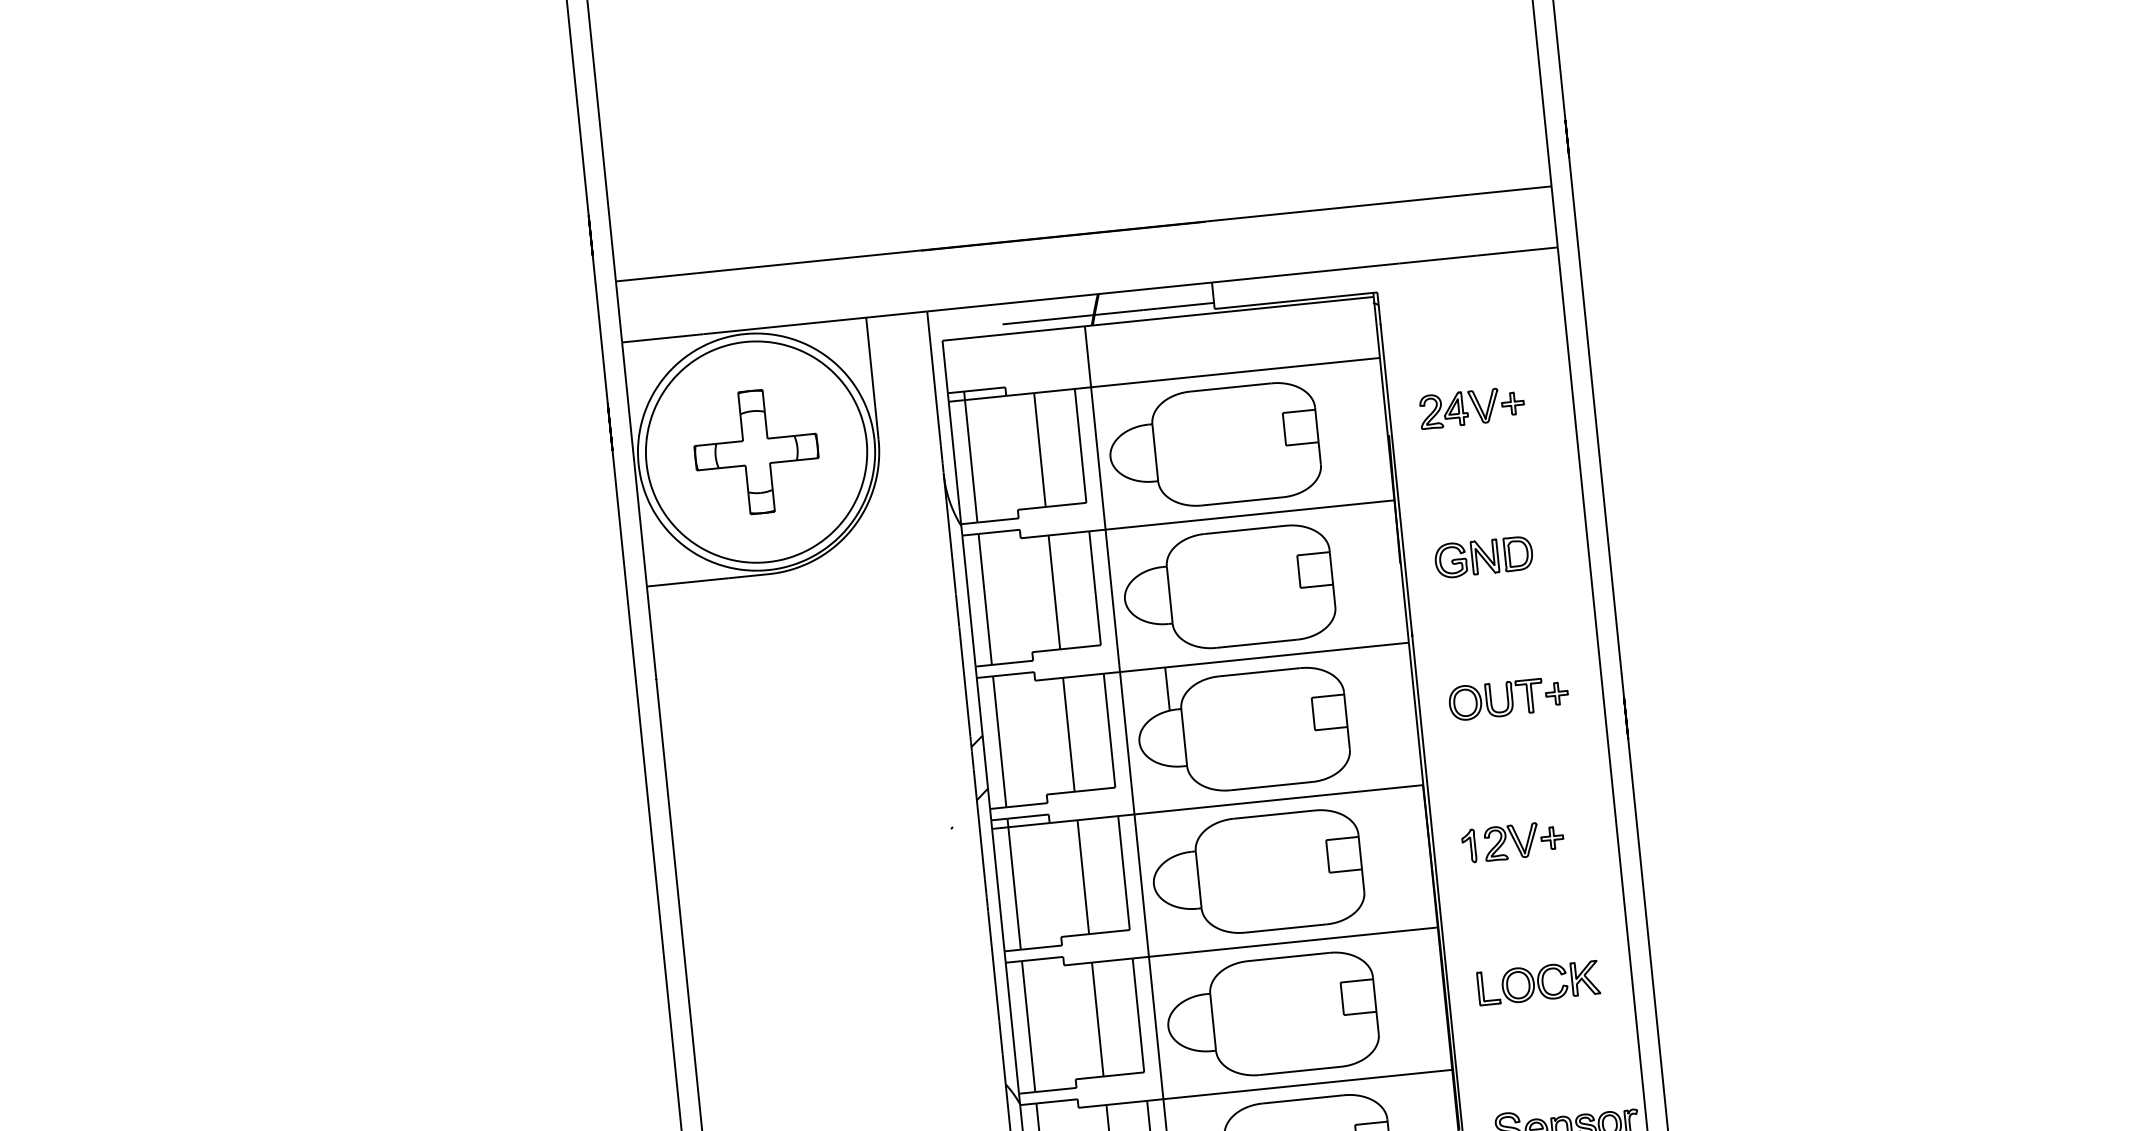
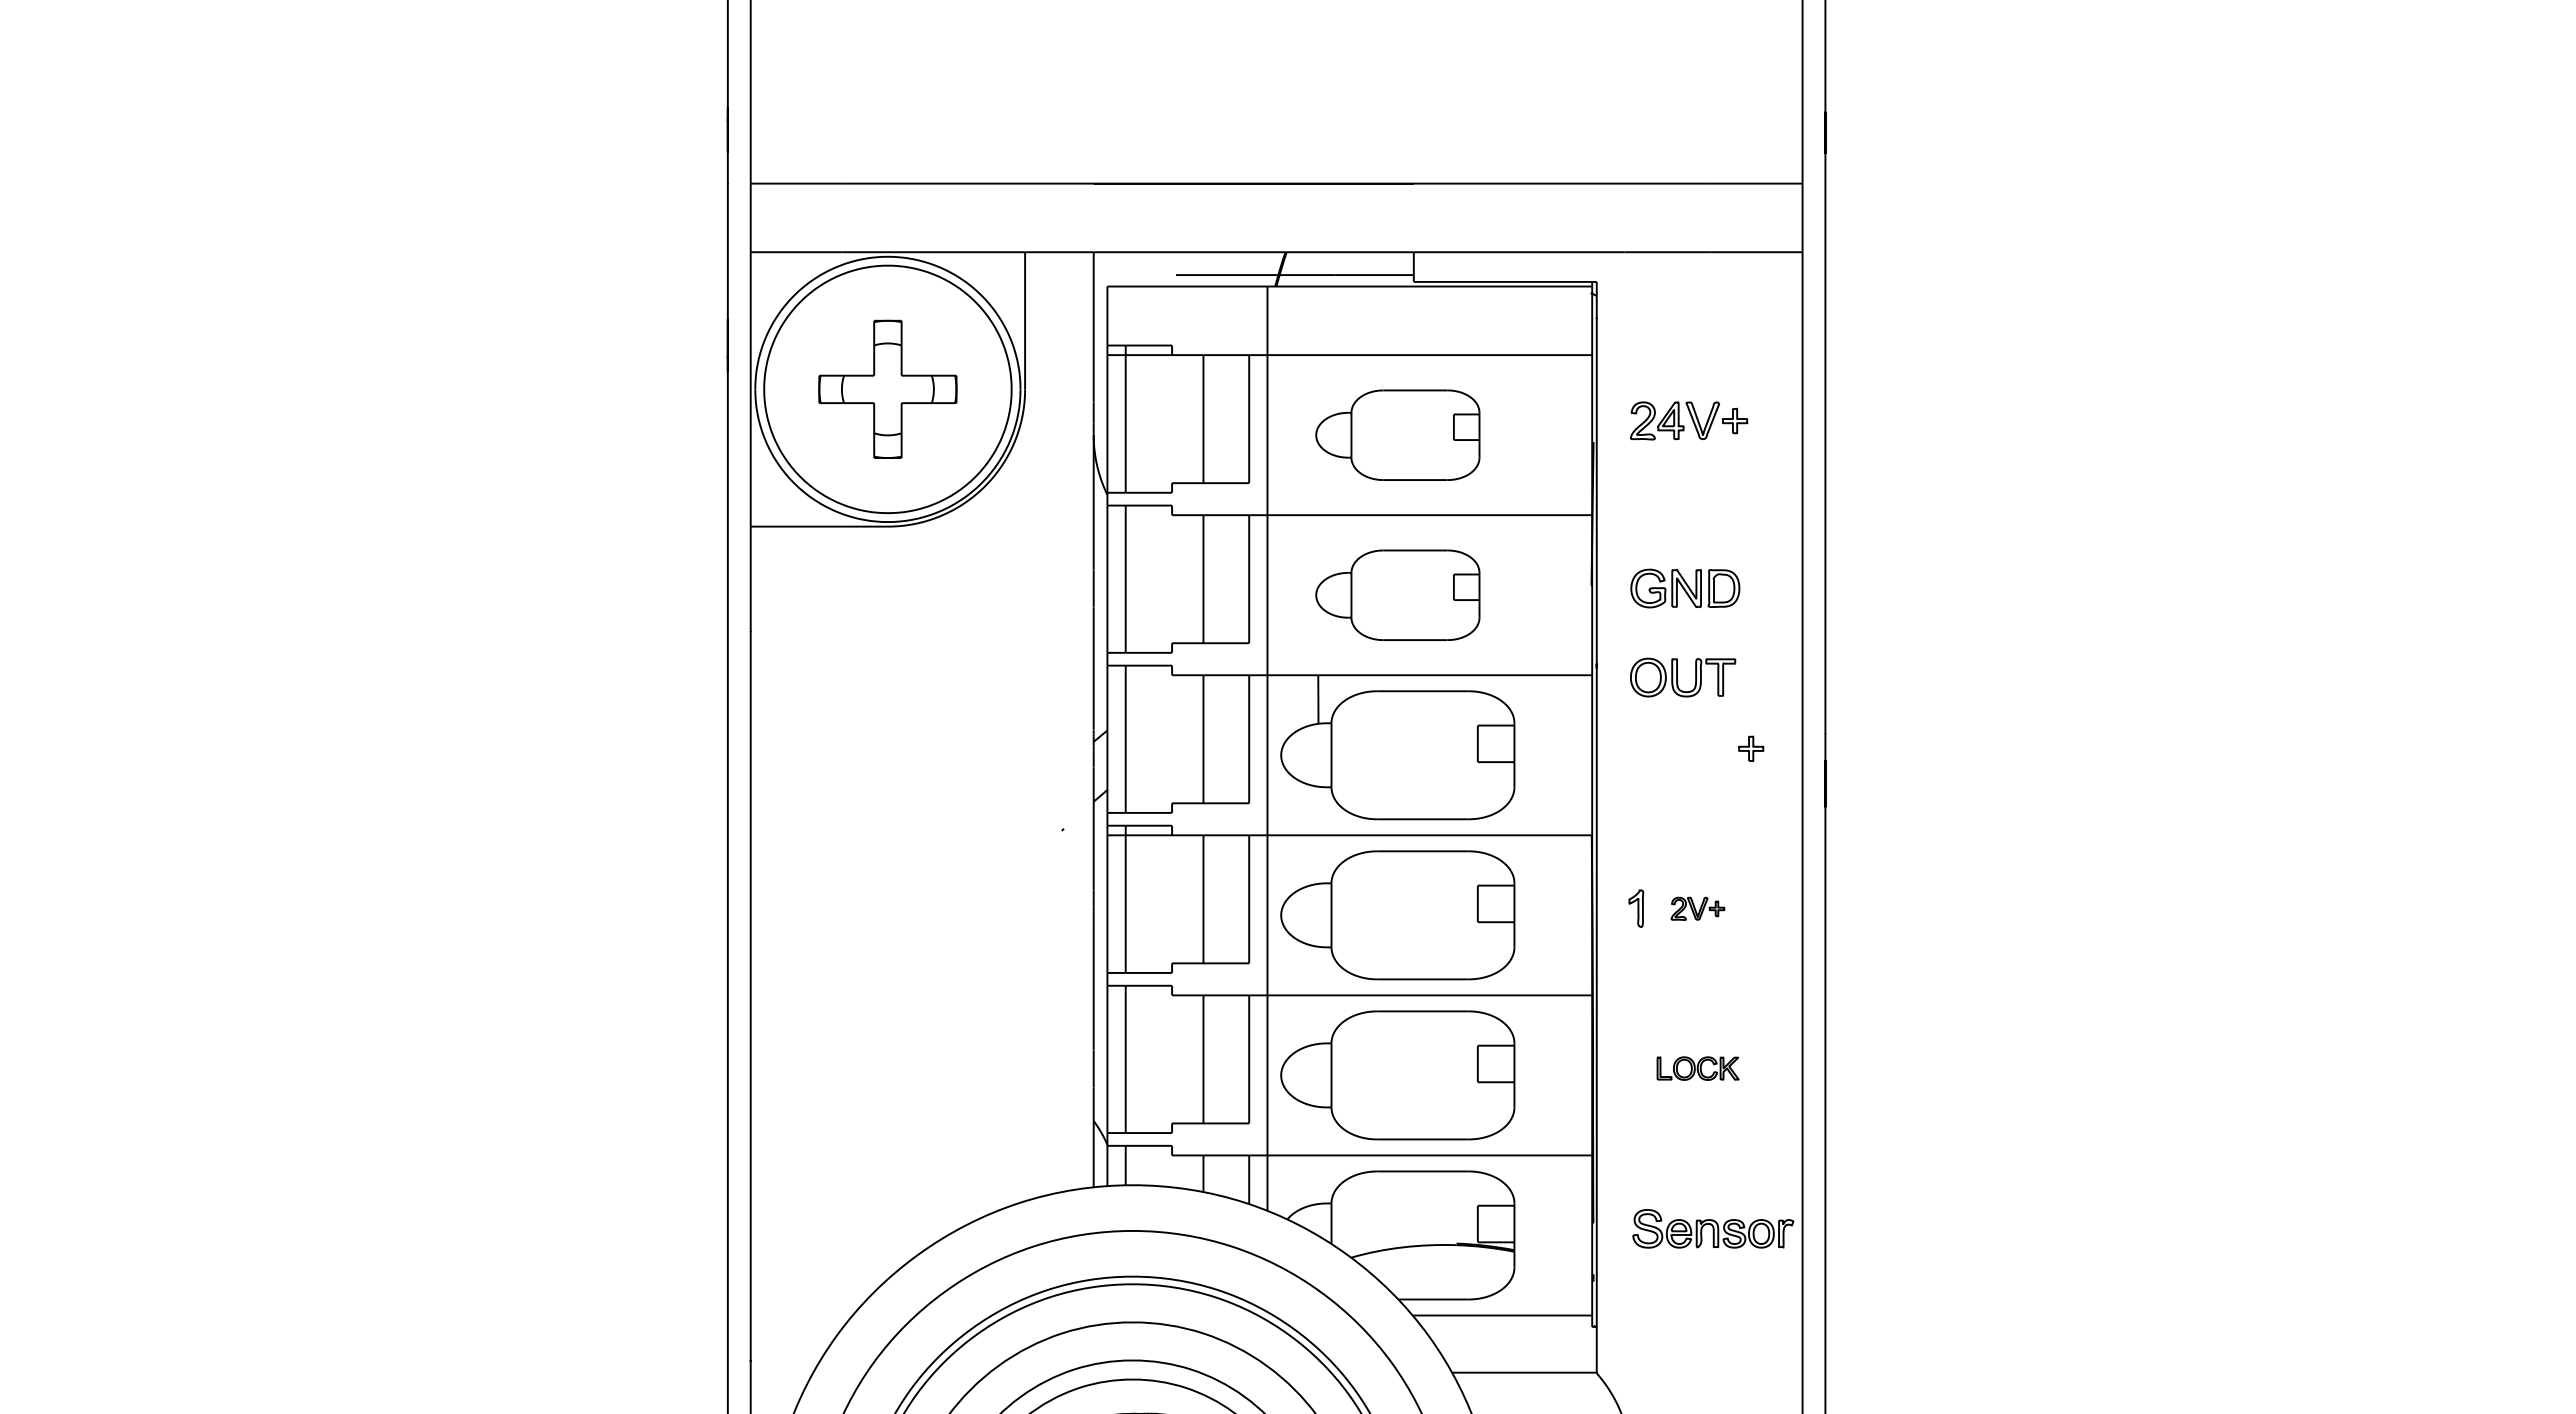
part: (1214, 447) -> (1397, 435), size x0.7
part: (1228, 589) -> (1397, 595), size x0.7
part: (1496, 699) -> (1683, 677), moved
part: (1523, 840) -> (1697, 908), size x0.6
part: (1538, 983) -> (1697, 1068), size x0.6

